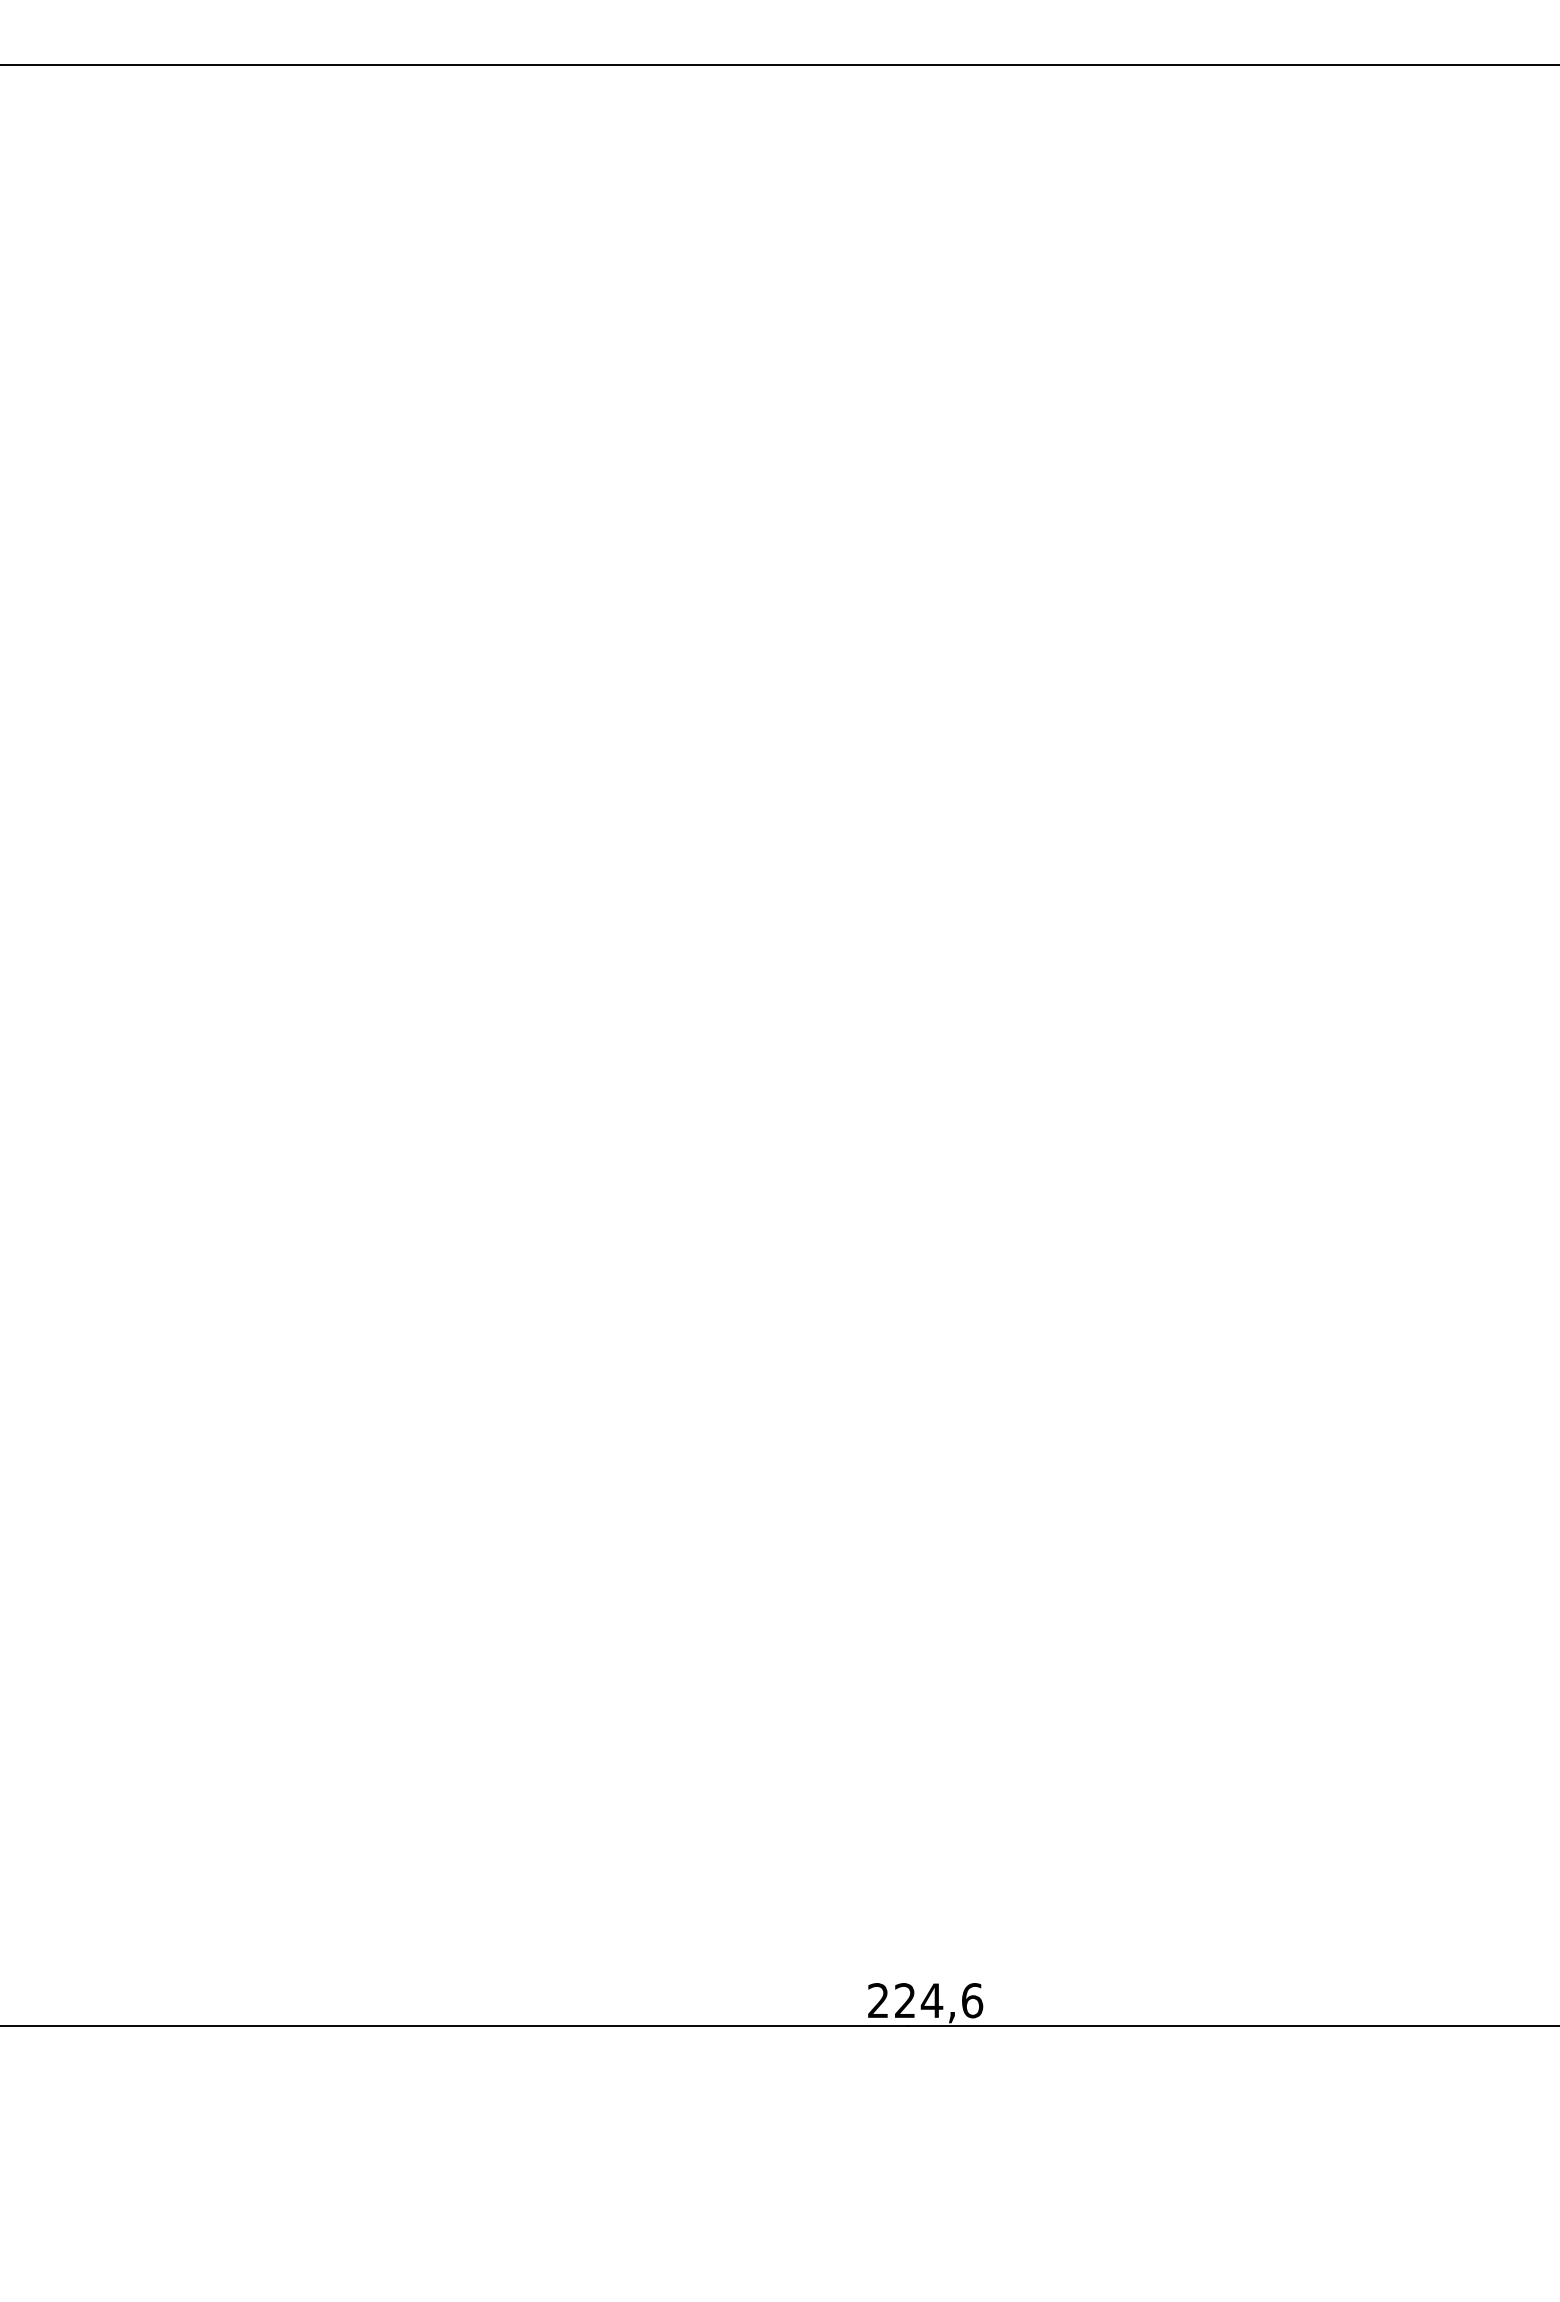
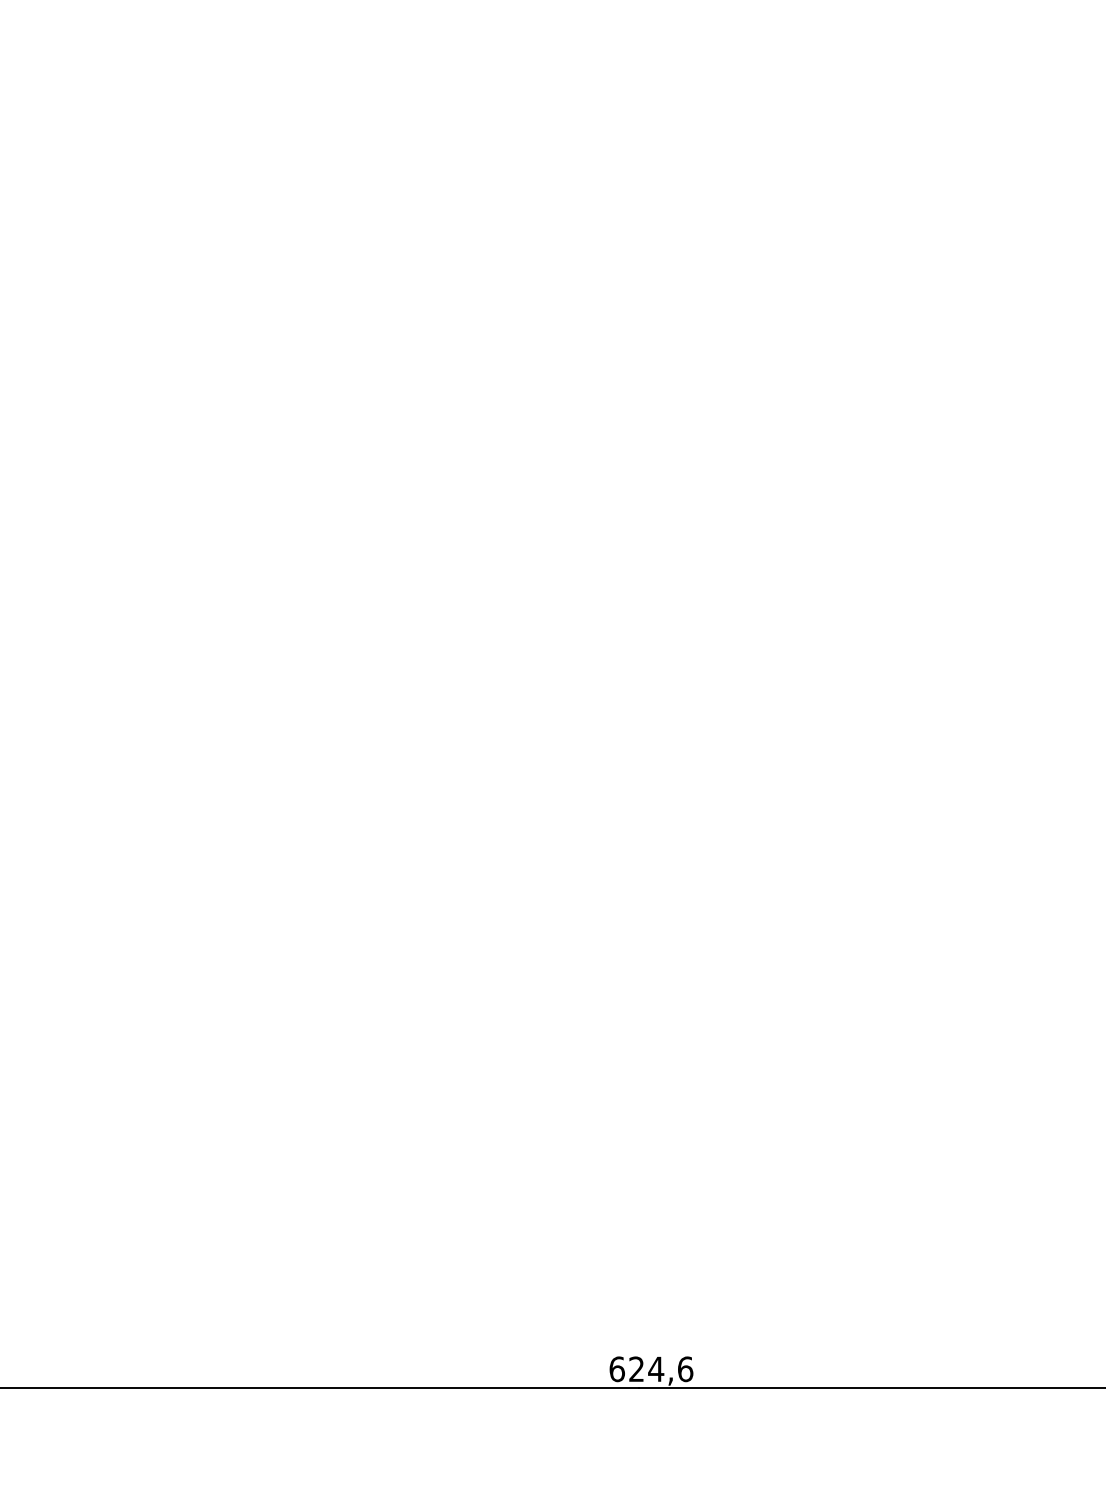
text: (878, 2000) -> (617, 1369), 224,6 -> 624,6

